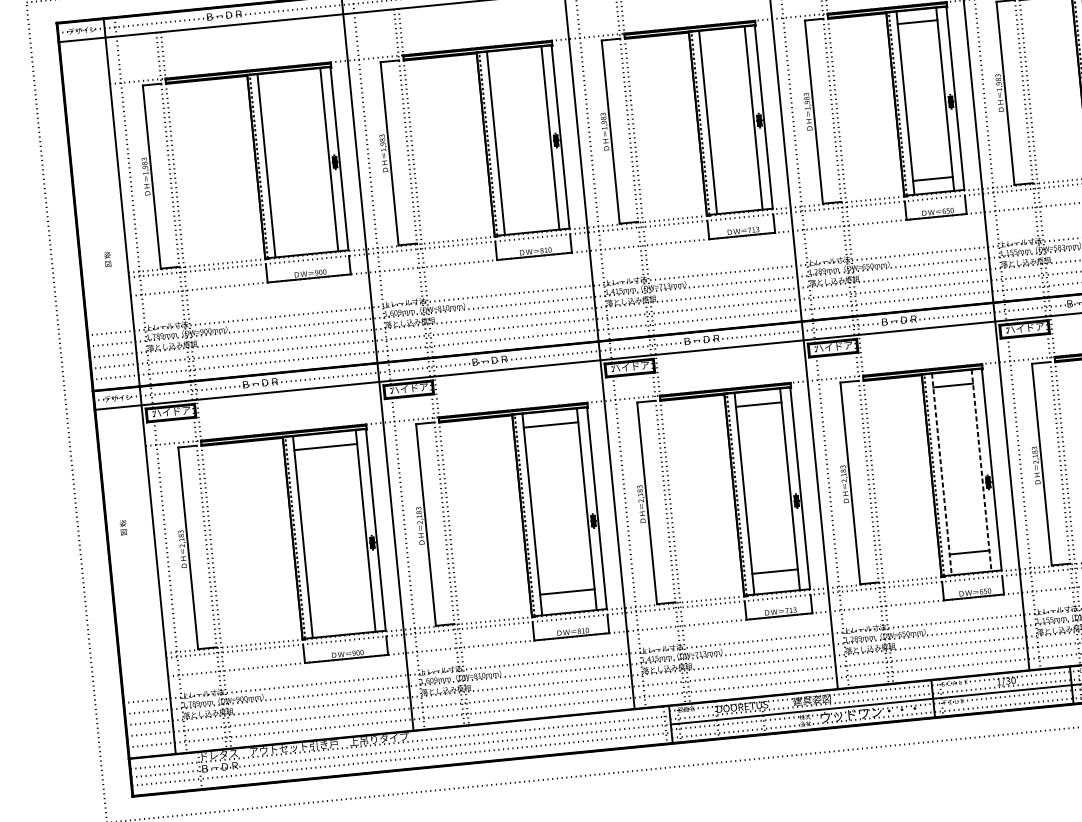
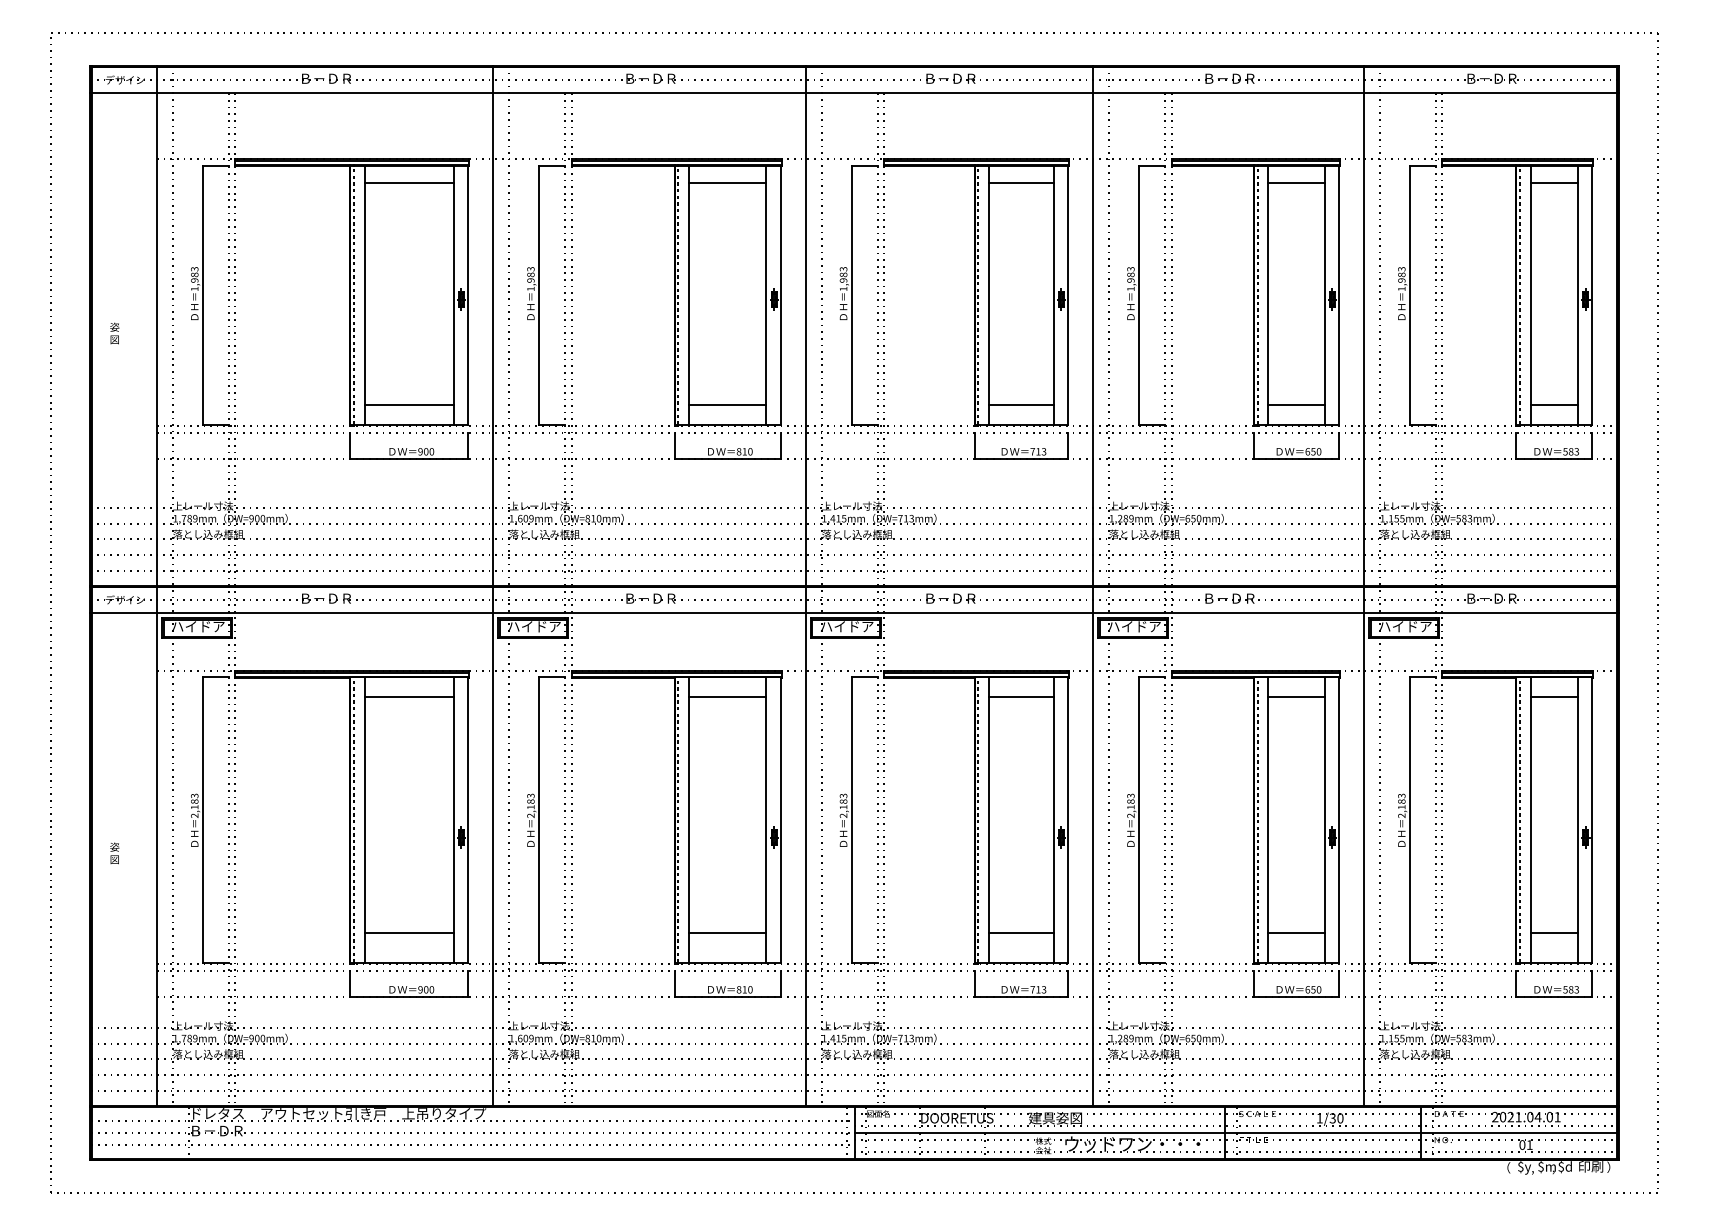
line: (723, 41) -> (1021, 183), added
line: (515, 61) -> (727, 183), added
line: (289, 83) -> (408, 183), added
line: (738, 197) -> (1021, 404), added
line: (530, 218) -> (727, 404), added
line: (304, 240) -> (408, 404), added
text: (107, 259) -> (114, 333), moved
line: (981, 470) -> (1324, 820), dashed -> solid
line: (941, 474) -> (1268, 820), dashed -> solid
text: (123, 527) -> (114, 853), moved
line: (341, 614) -> (408, 933), added

